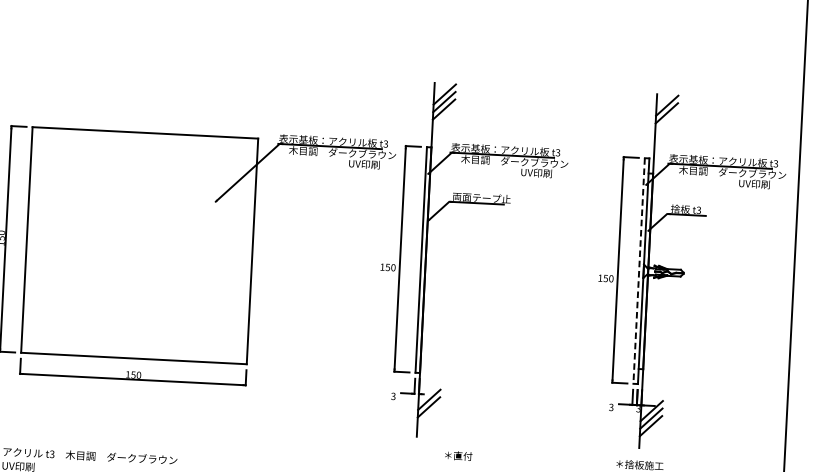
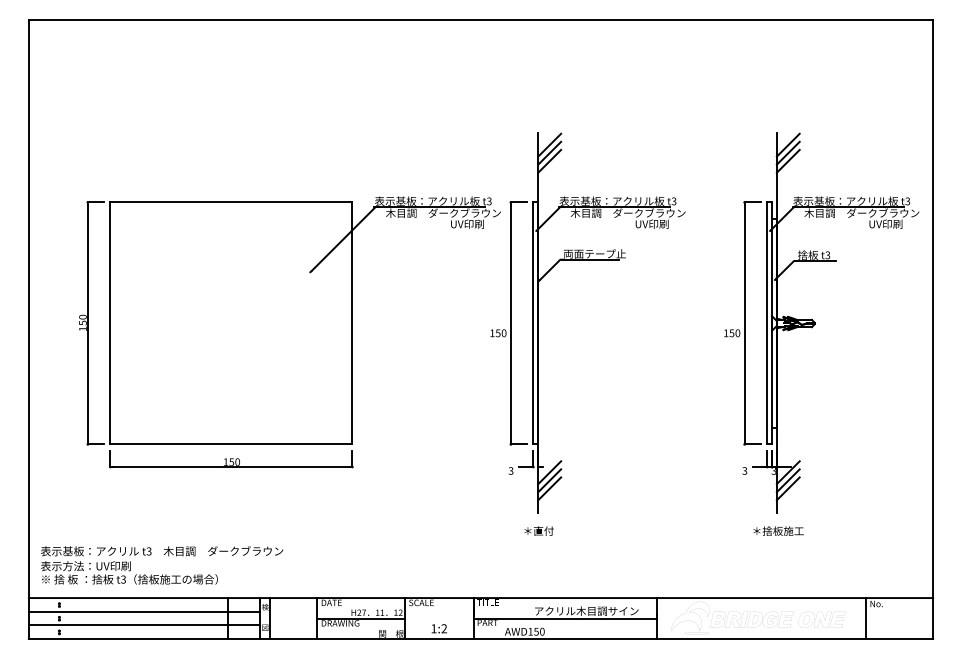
line: (665, 120) -> (787, 160), added
line: (639, 271) -> (767, 323), dashed -> solid
line: (428, 414) -> (549, 488), added
text: (458, 455) -> (538, 530), moved

